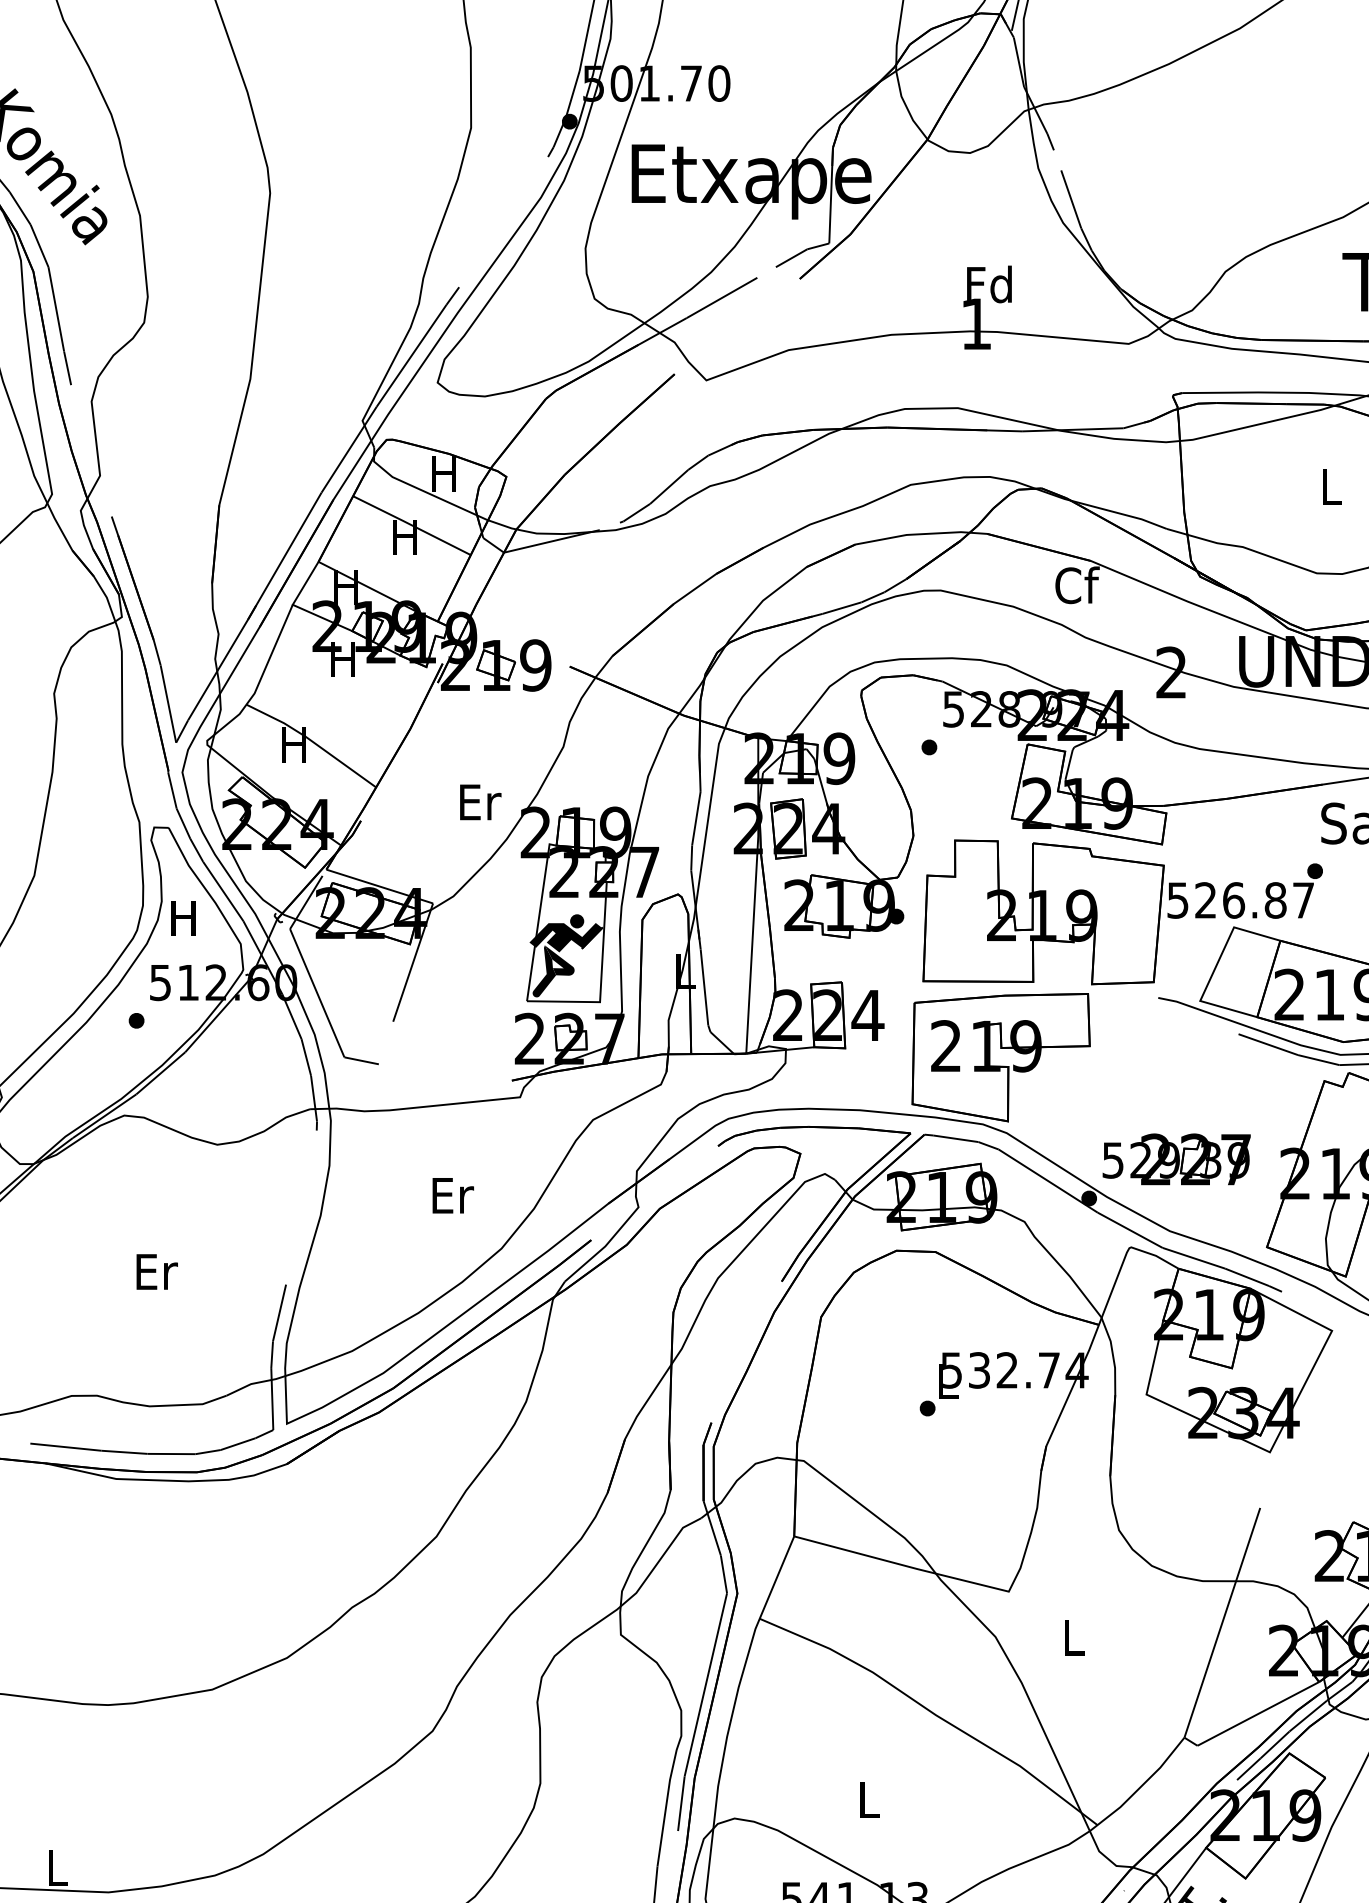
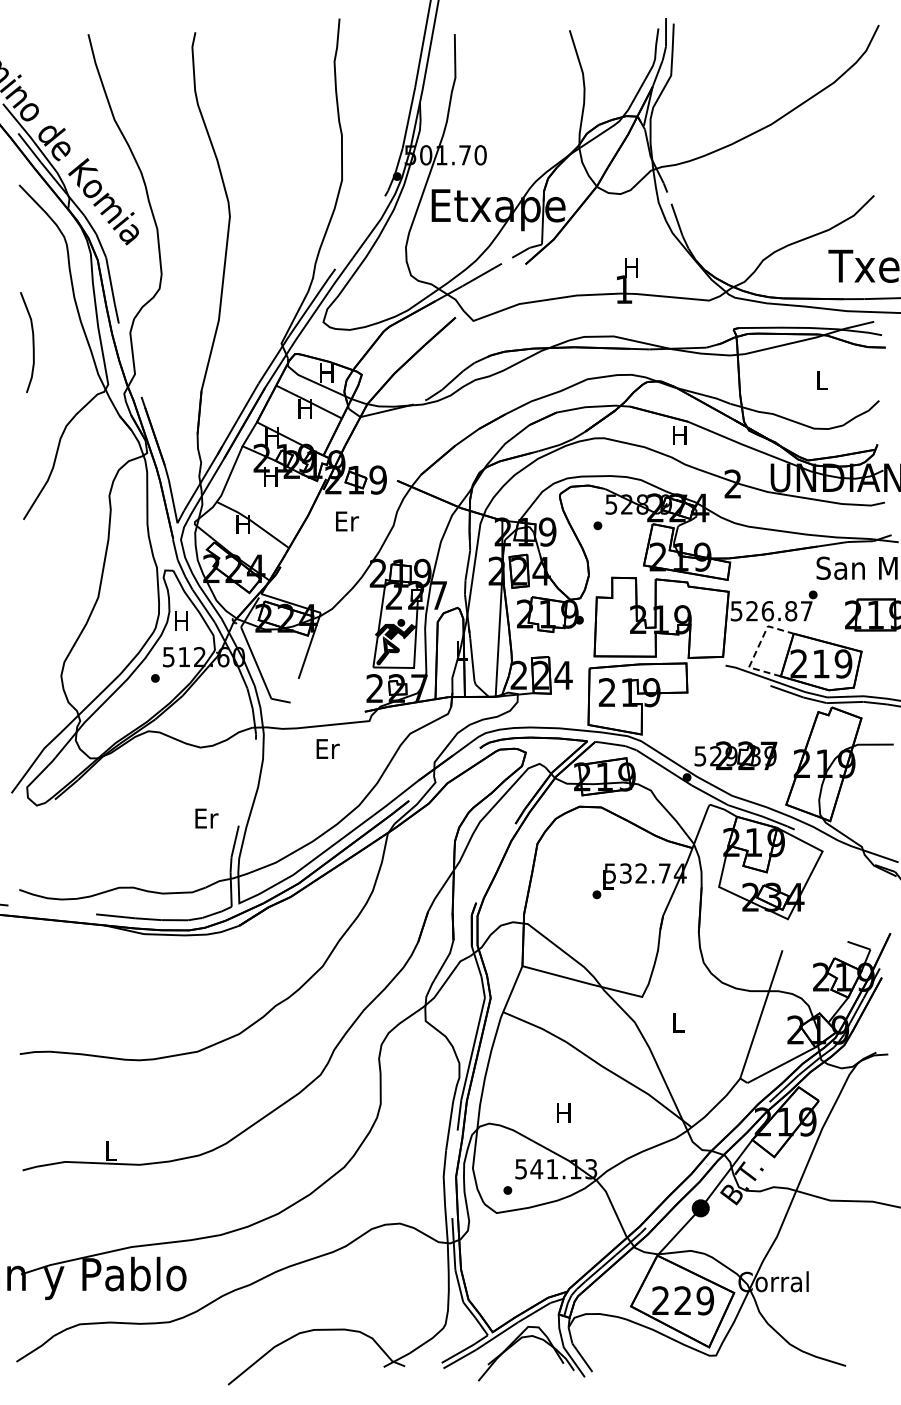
text: (989, 284) -> (631, 267), Fd -> H
text: (1077, 583) -> (680, 434), Cf -> H
text: (480, 802) -> (347, 521), moved
line: (1215, 969) -> (757, 649), solid -> dashed
text: (452, 1194) -> (327, 748), moved
text: (156, 1271) -> (206, 818), moved
text: (867, 1798) -> (563, 1112), L -> H

